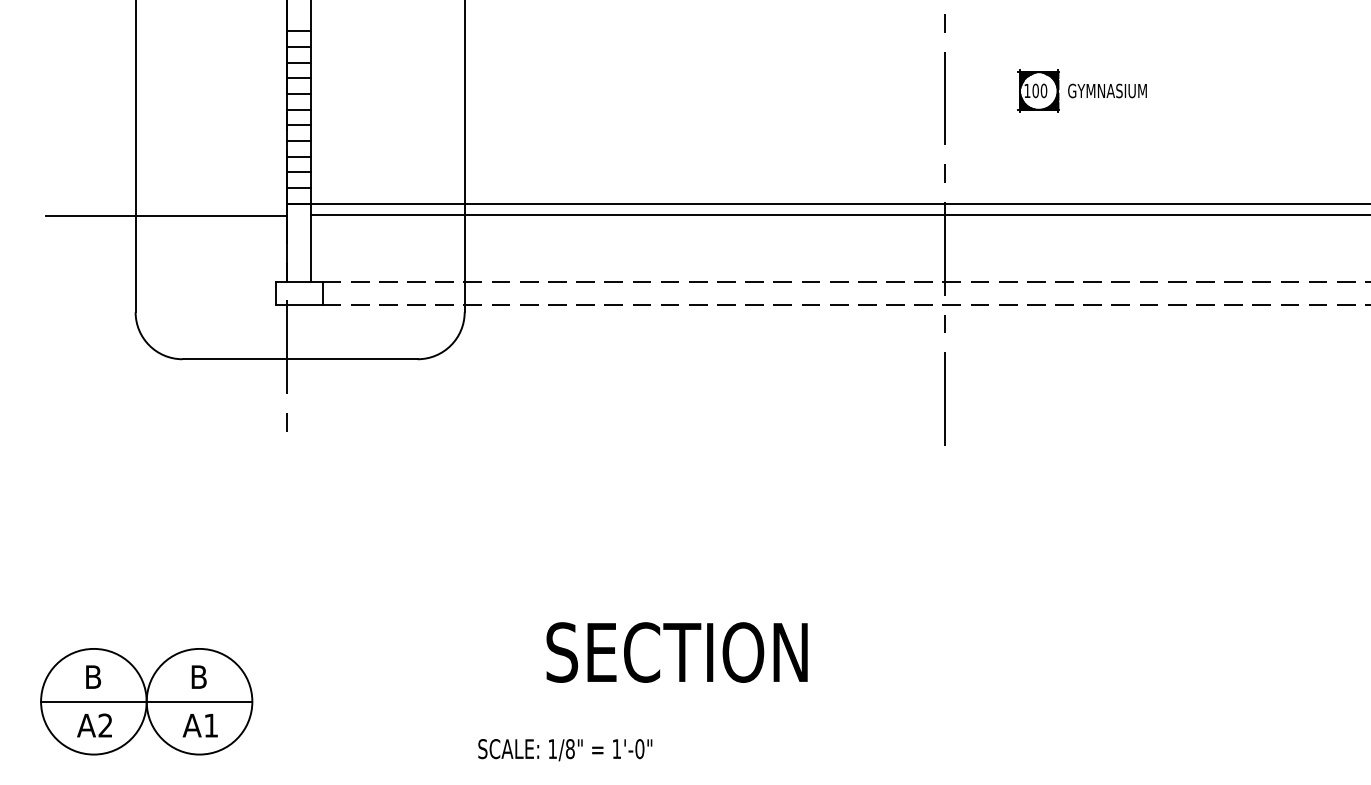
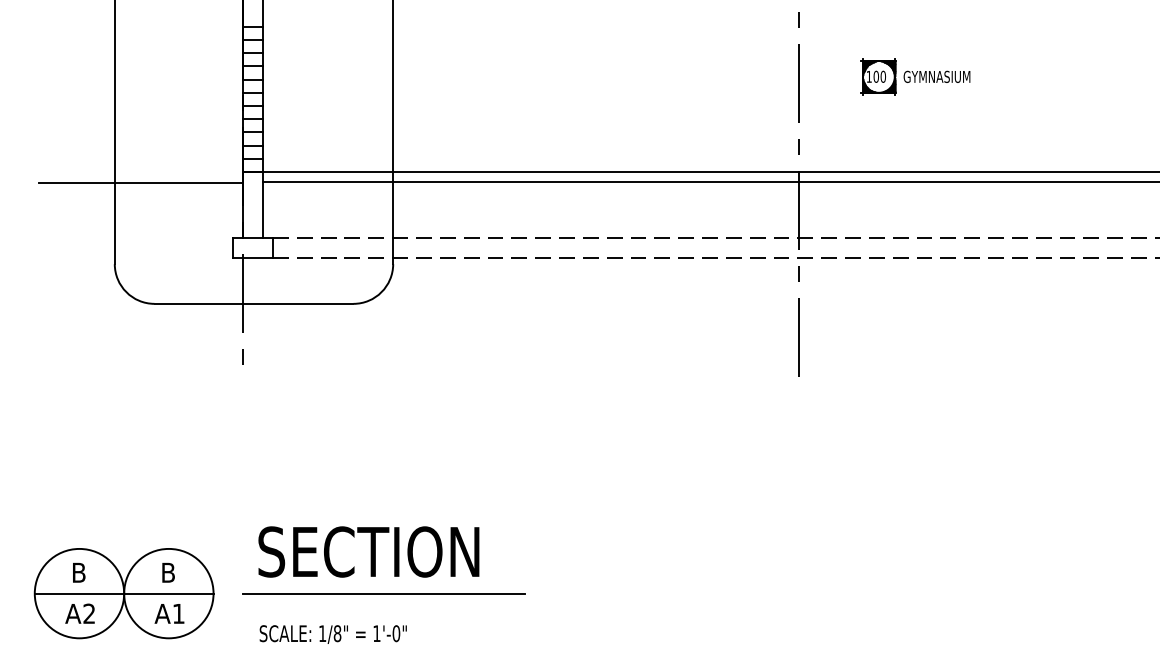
text: (676, 651) -> (368, 551), moved
line: (454, 701) -> (384, 593), added
text: (564, 750) -> (332, 634), moved

